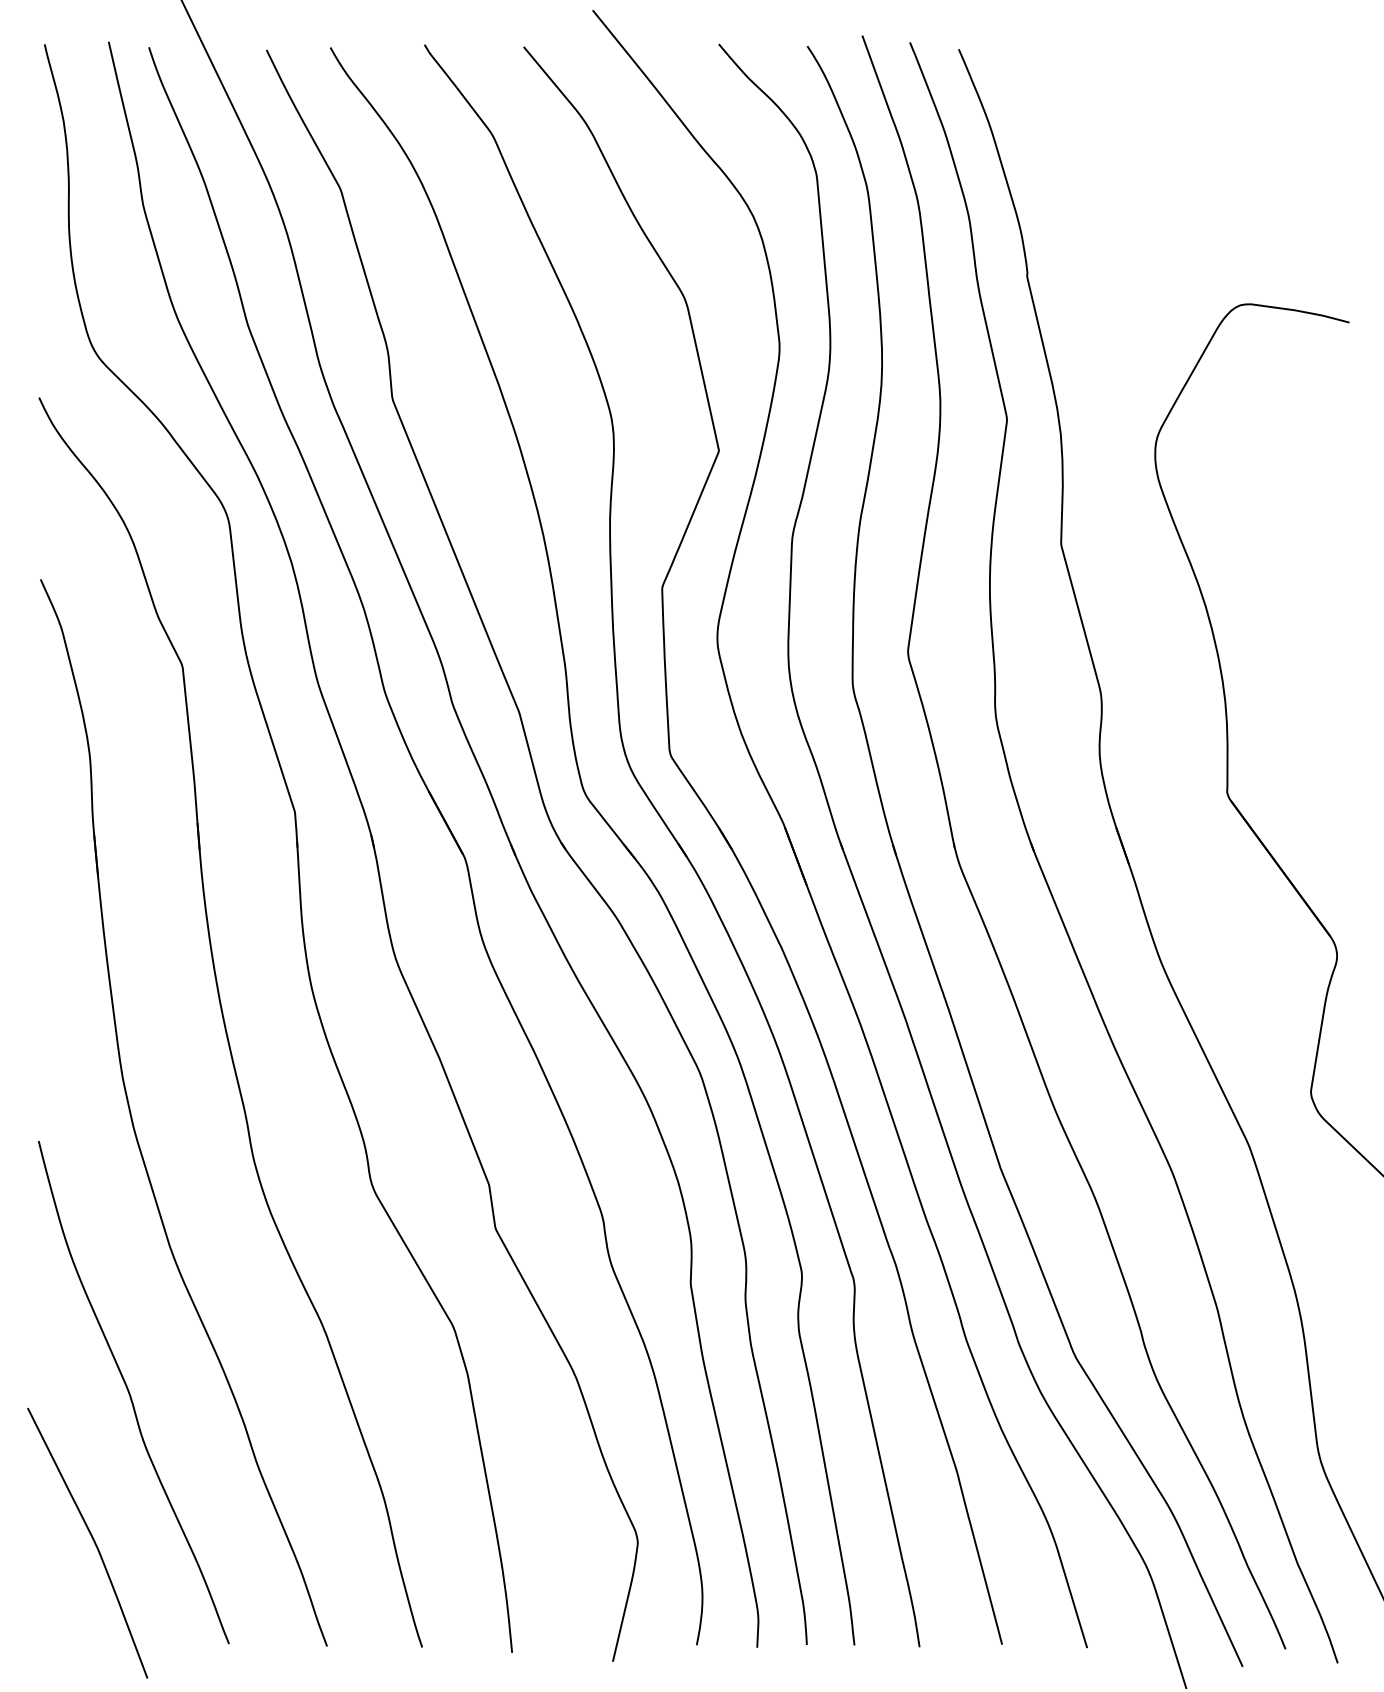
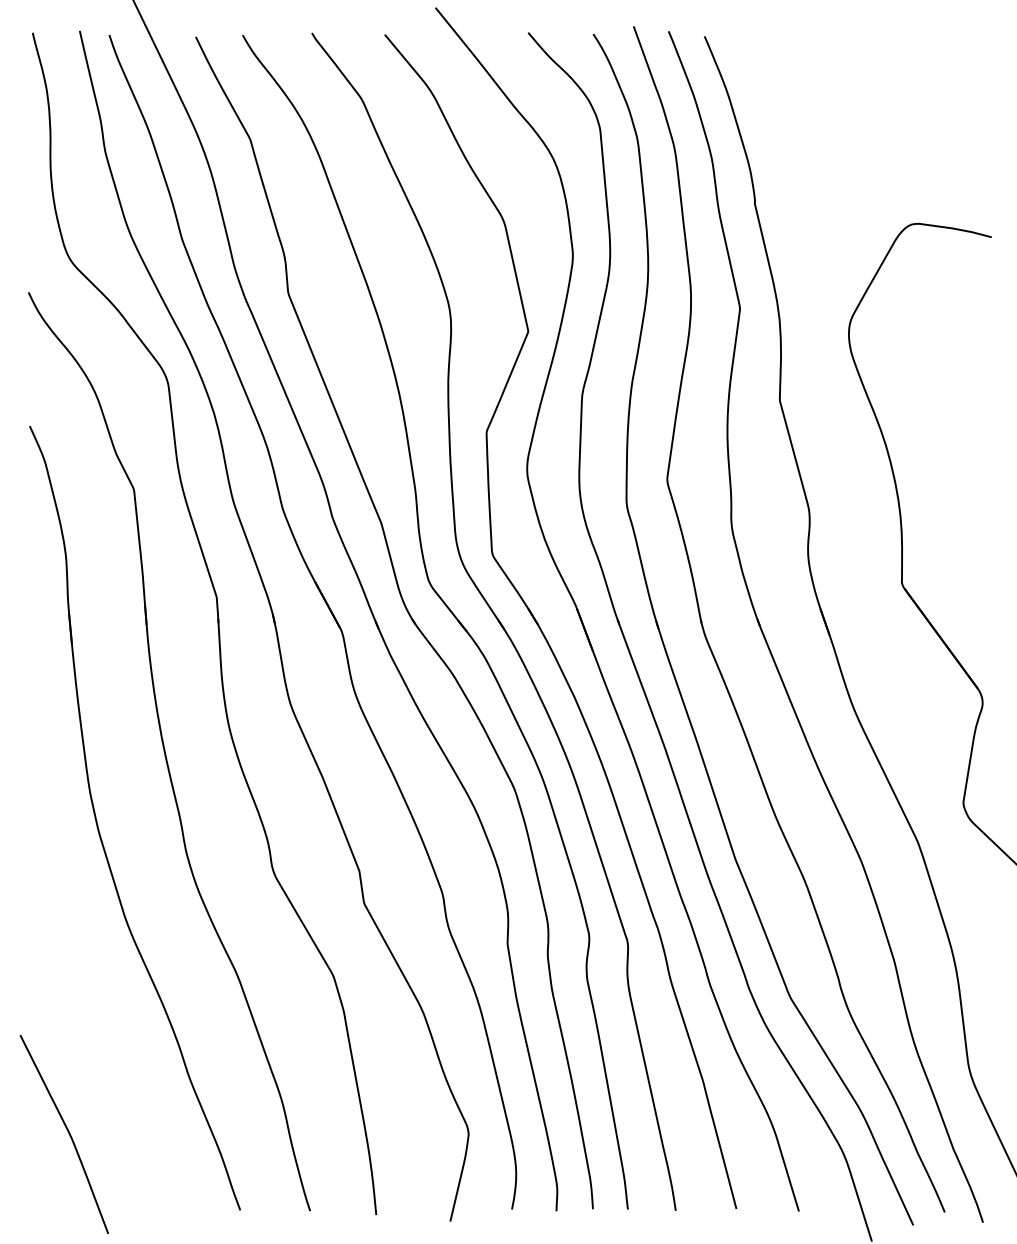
curve: (130, 1393) -> (95, 1024), removed

